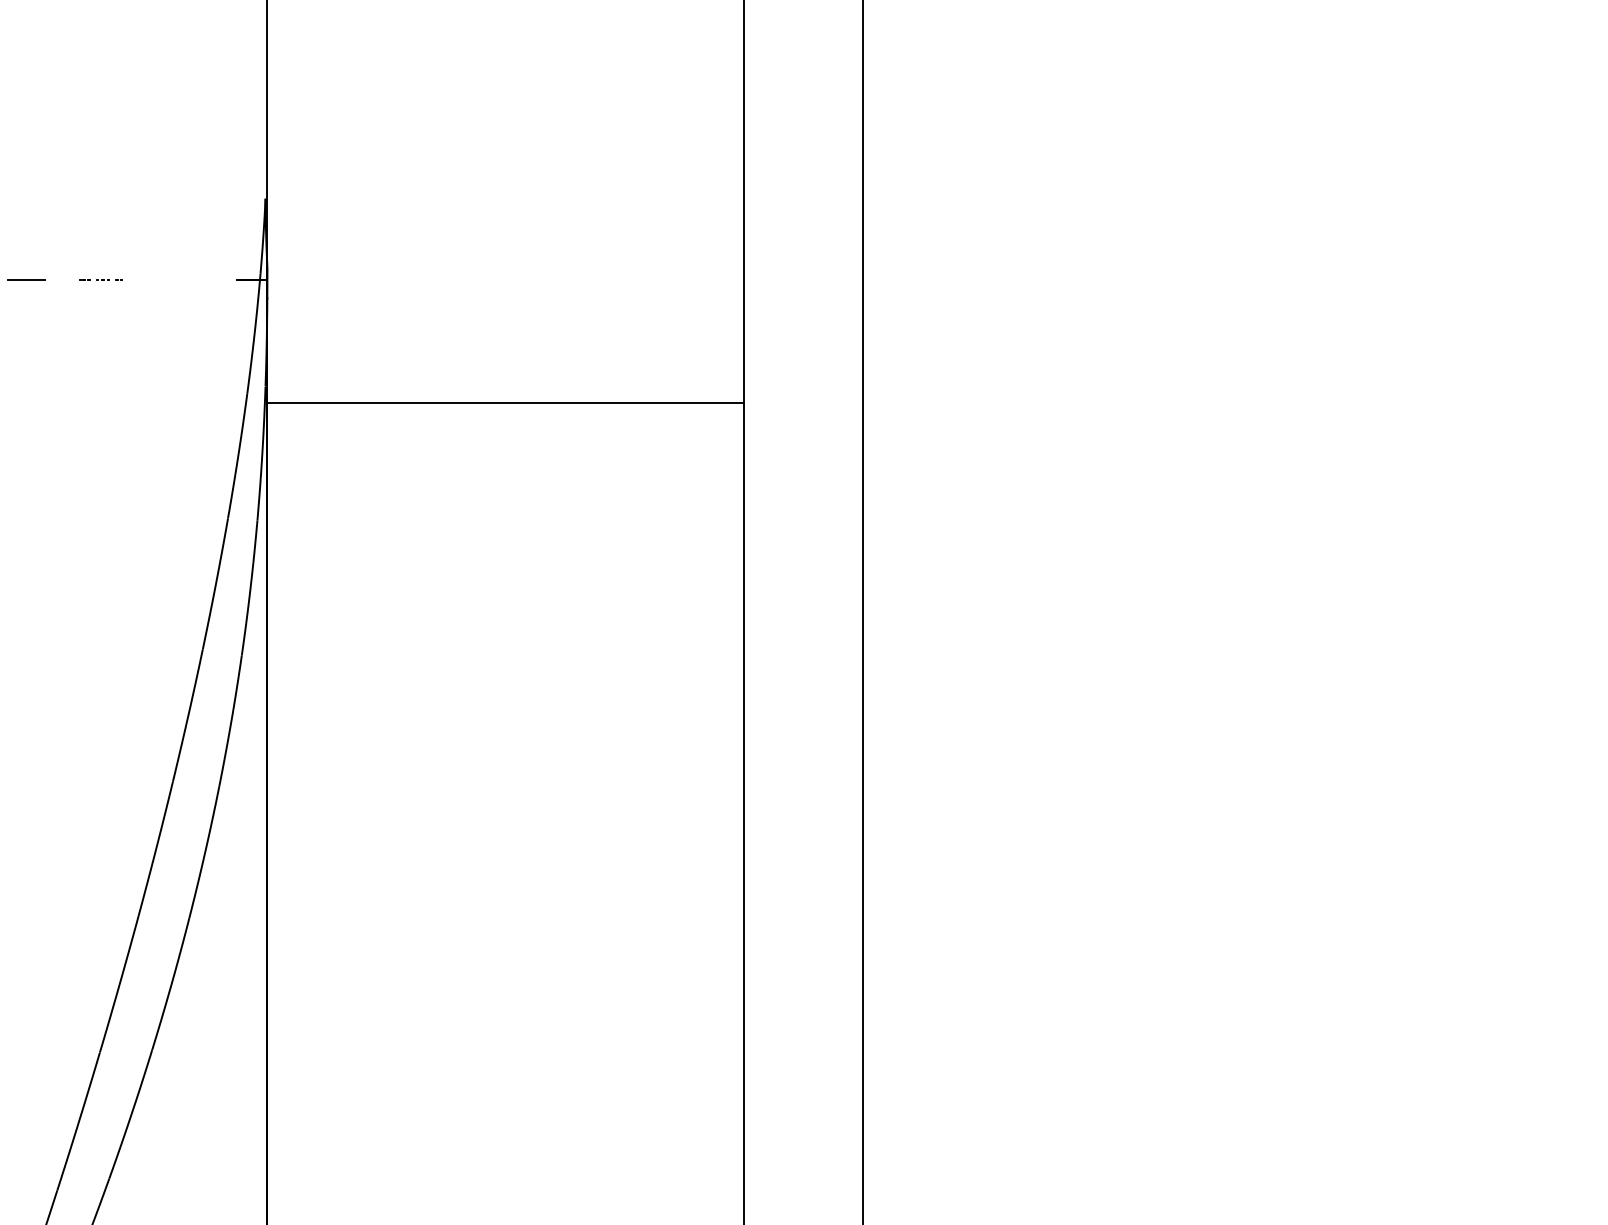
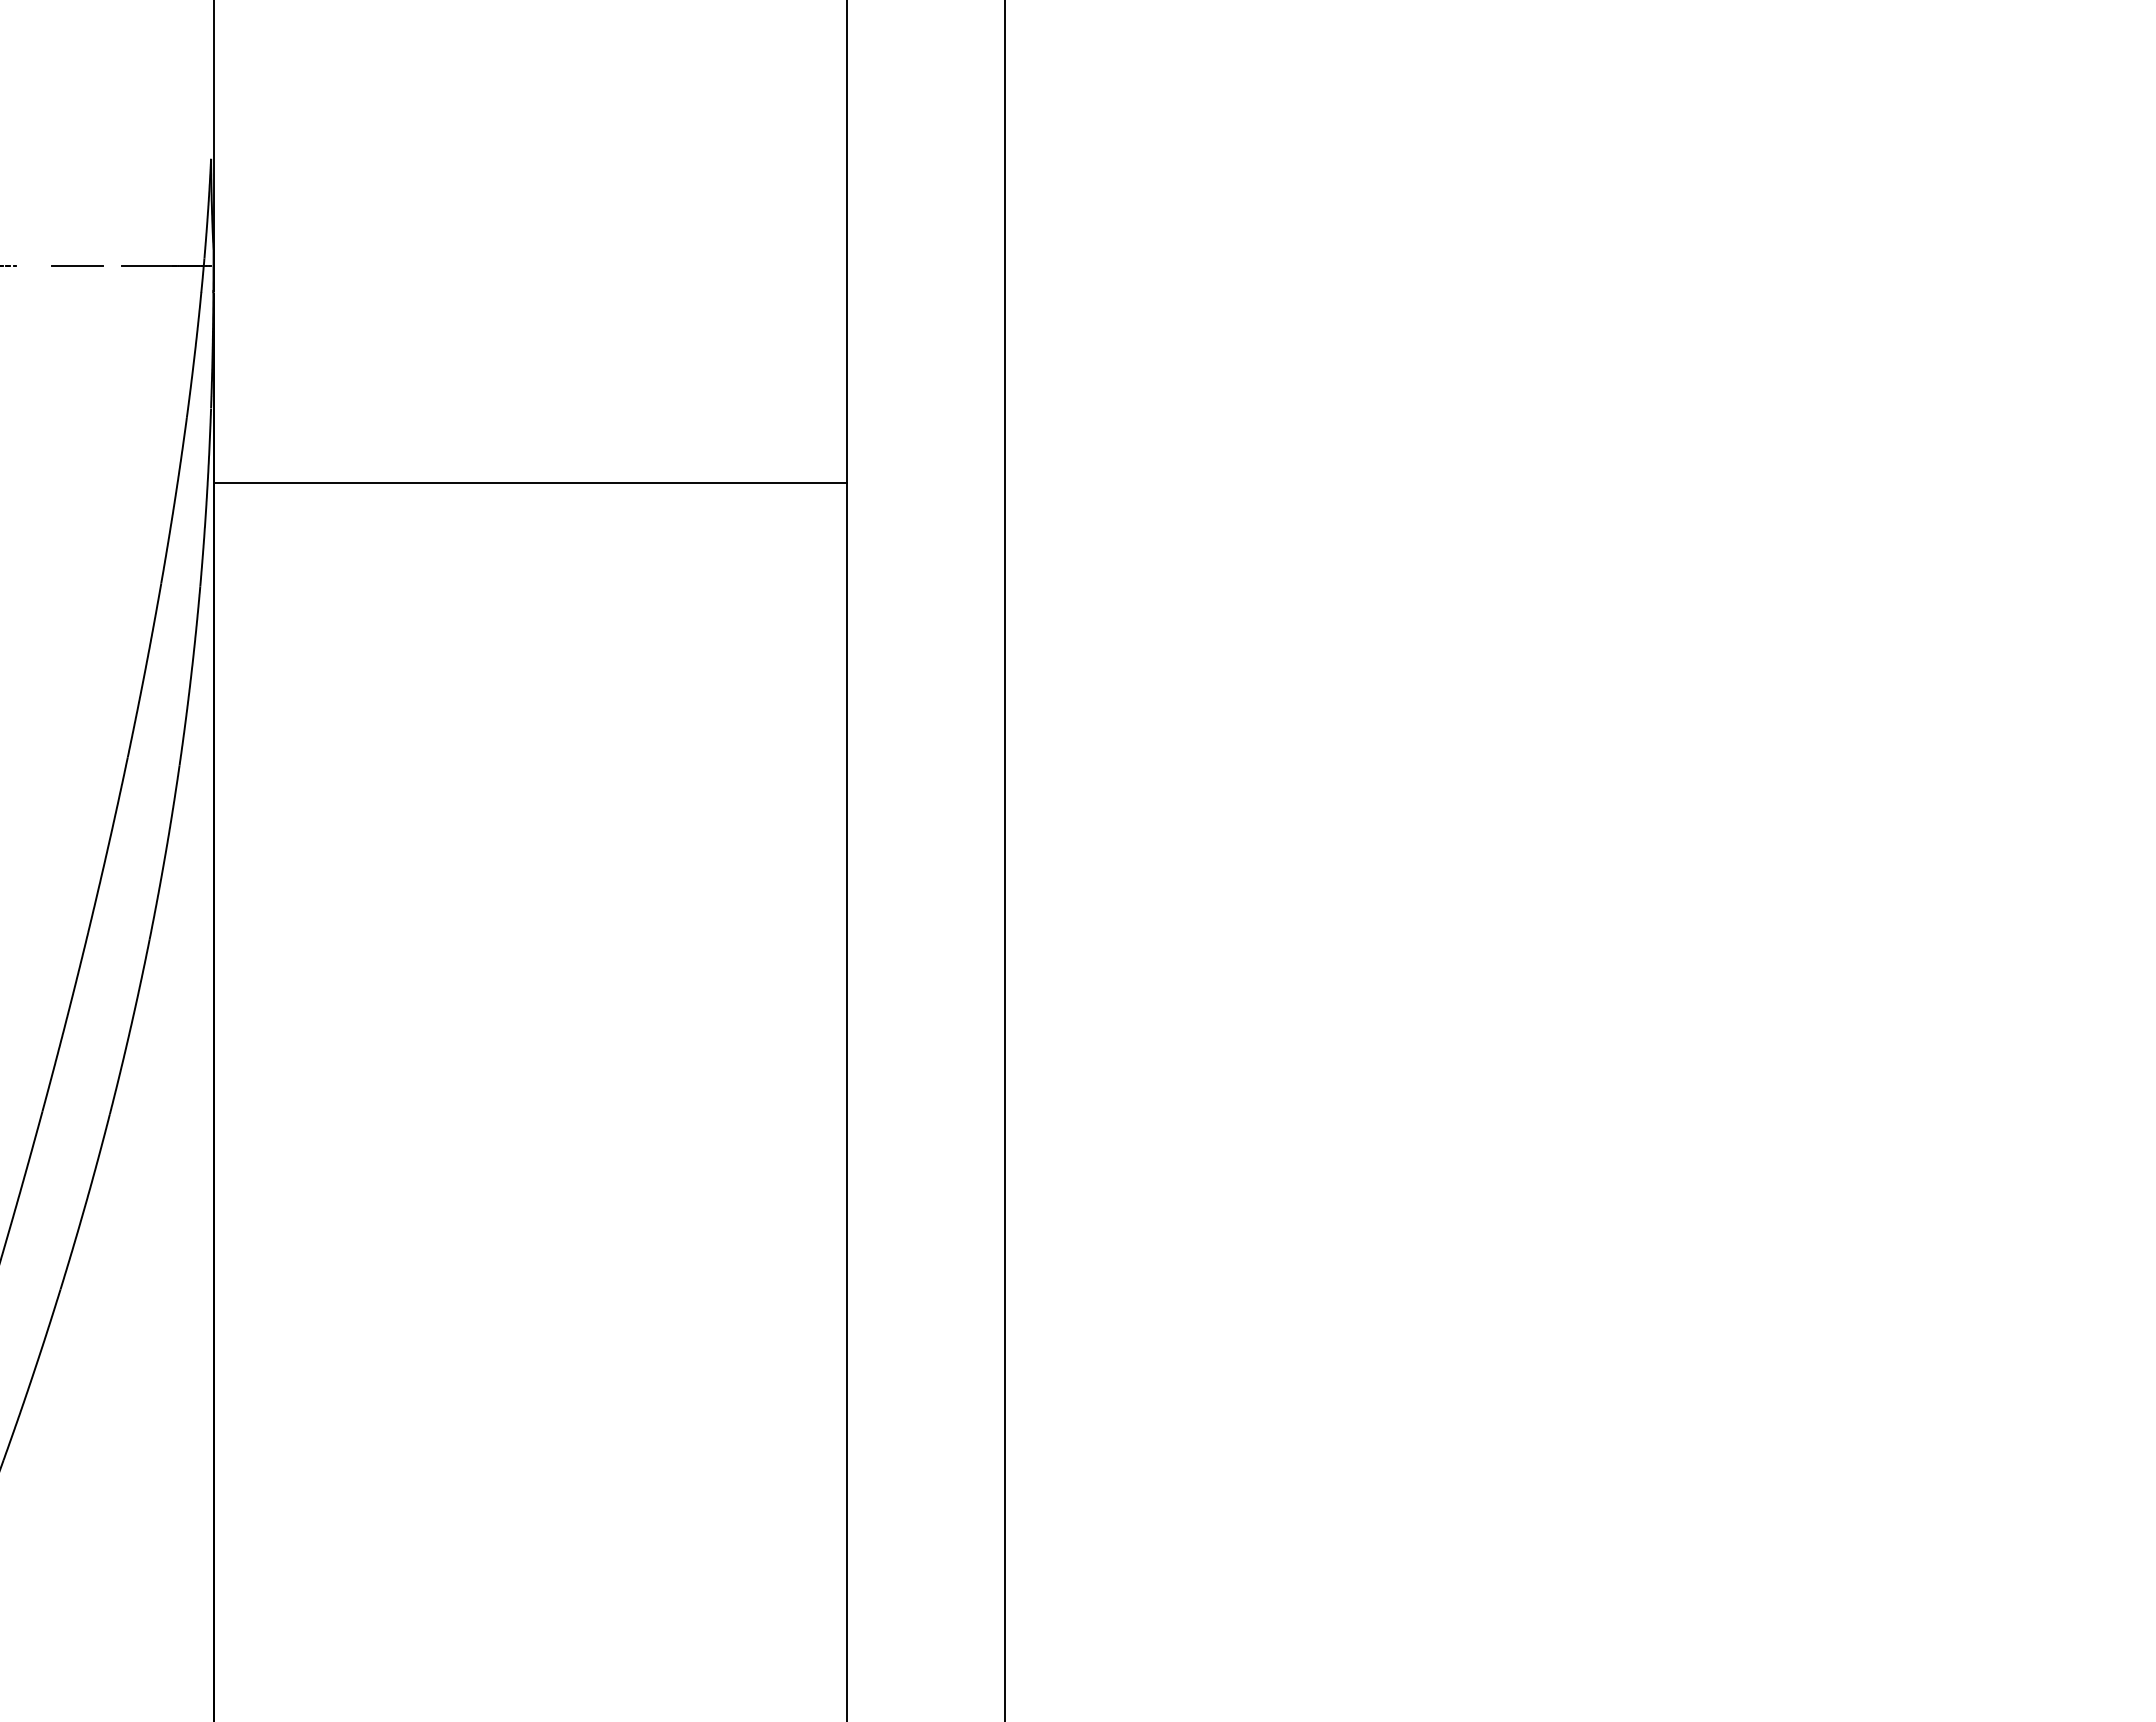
line: (164, 279) -> (77, 265), added
line: (217, 279) -> (147, 266), added
line: (505, 403) -> (529, 483), moved

